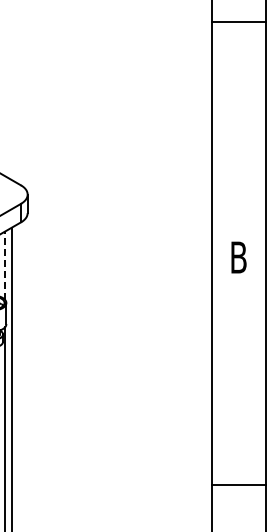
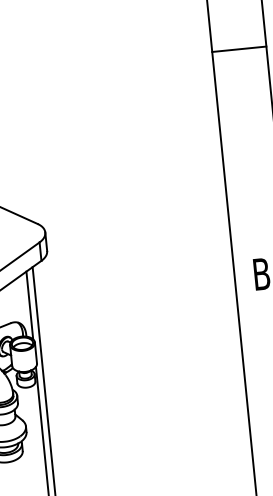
line: (238, 21) -> (238, 49), moved
line: (5, 265) -> (30, 305), dashed -> solid

